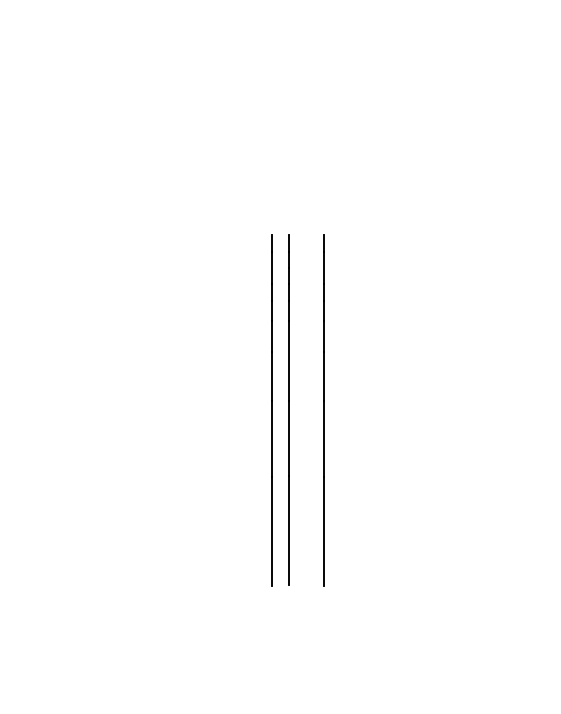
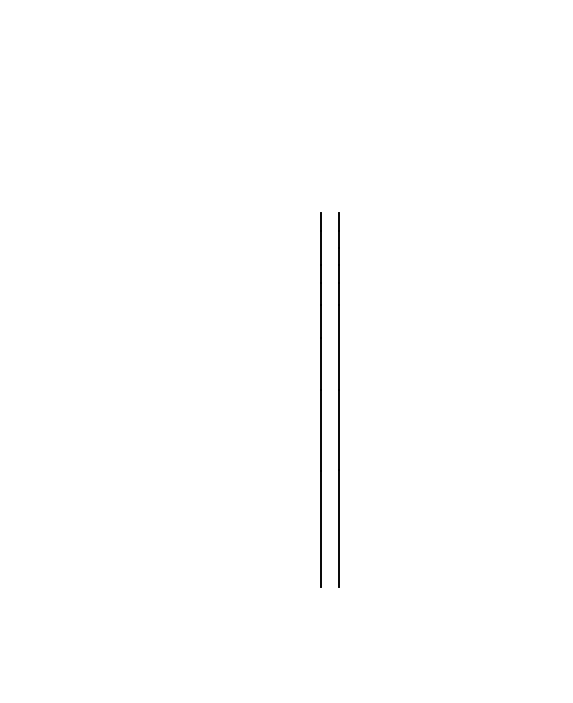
line: (323, 410) -> (375, 400), removed

